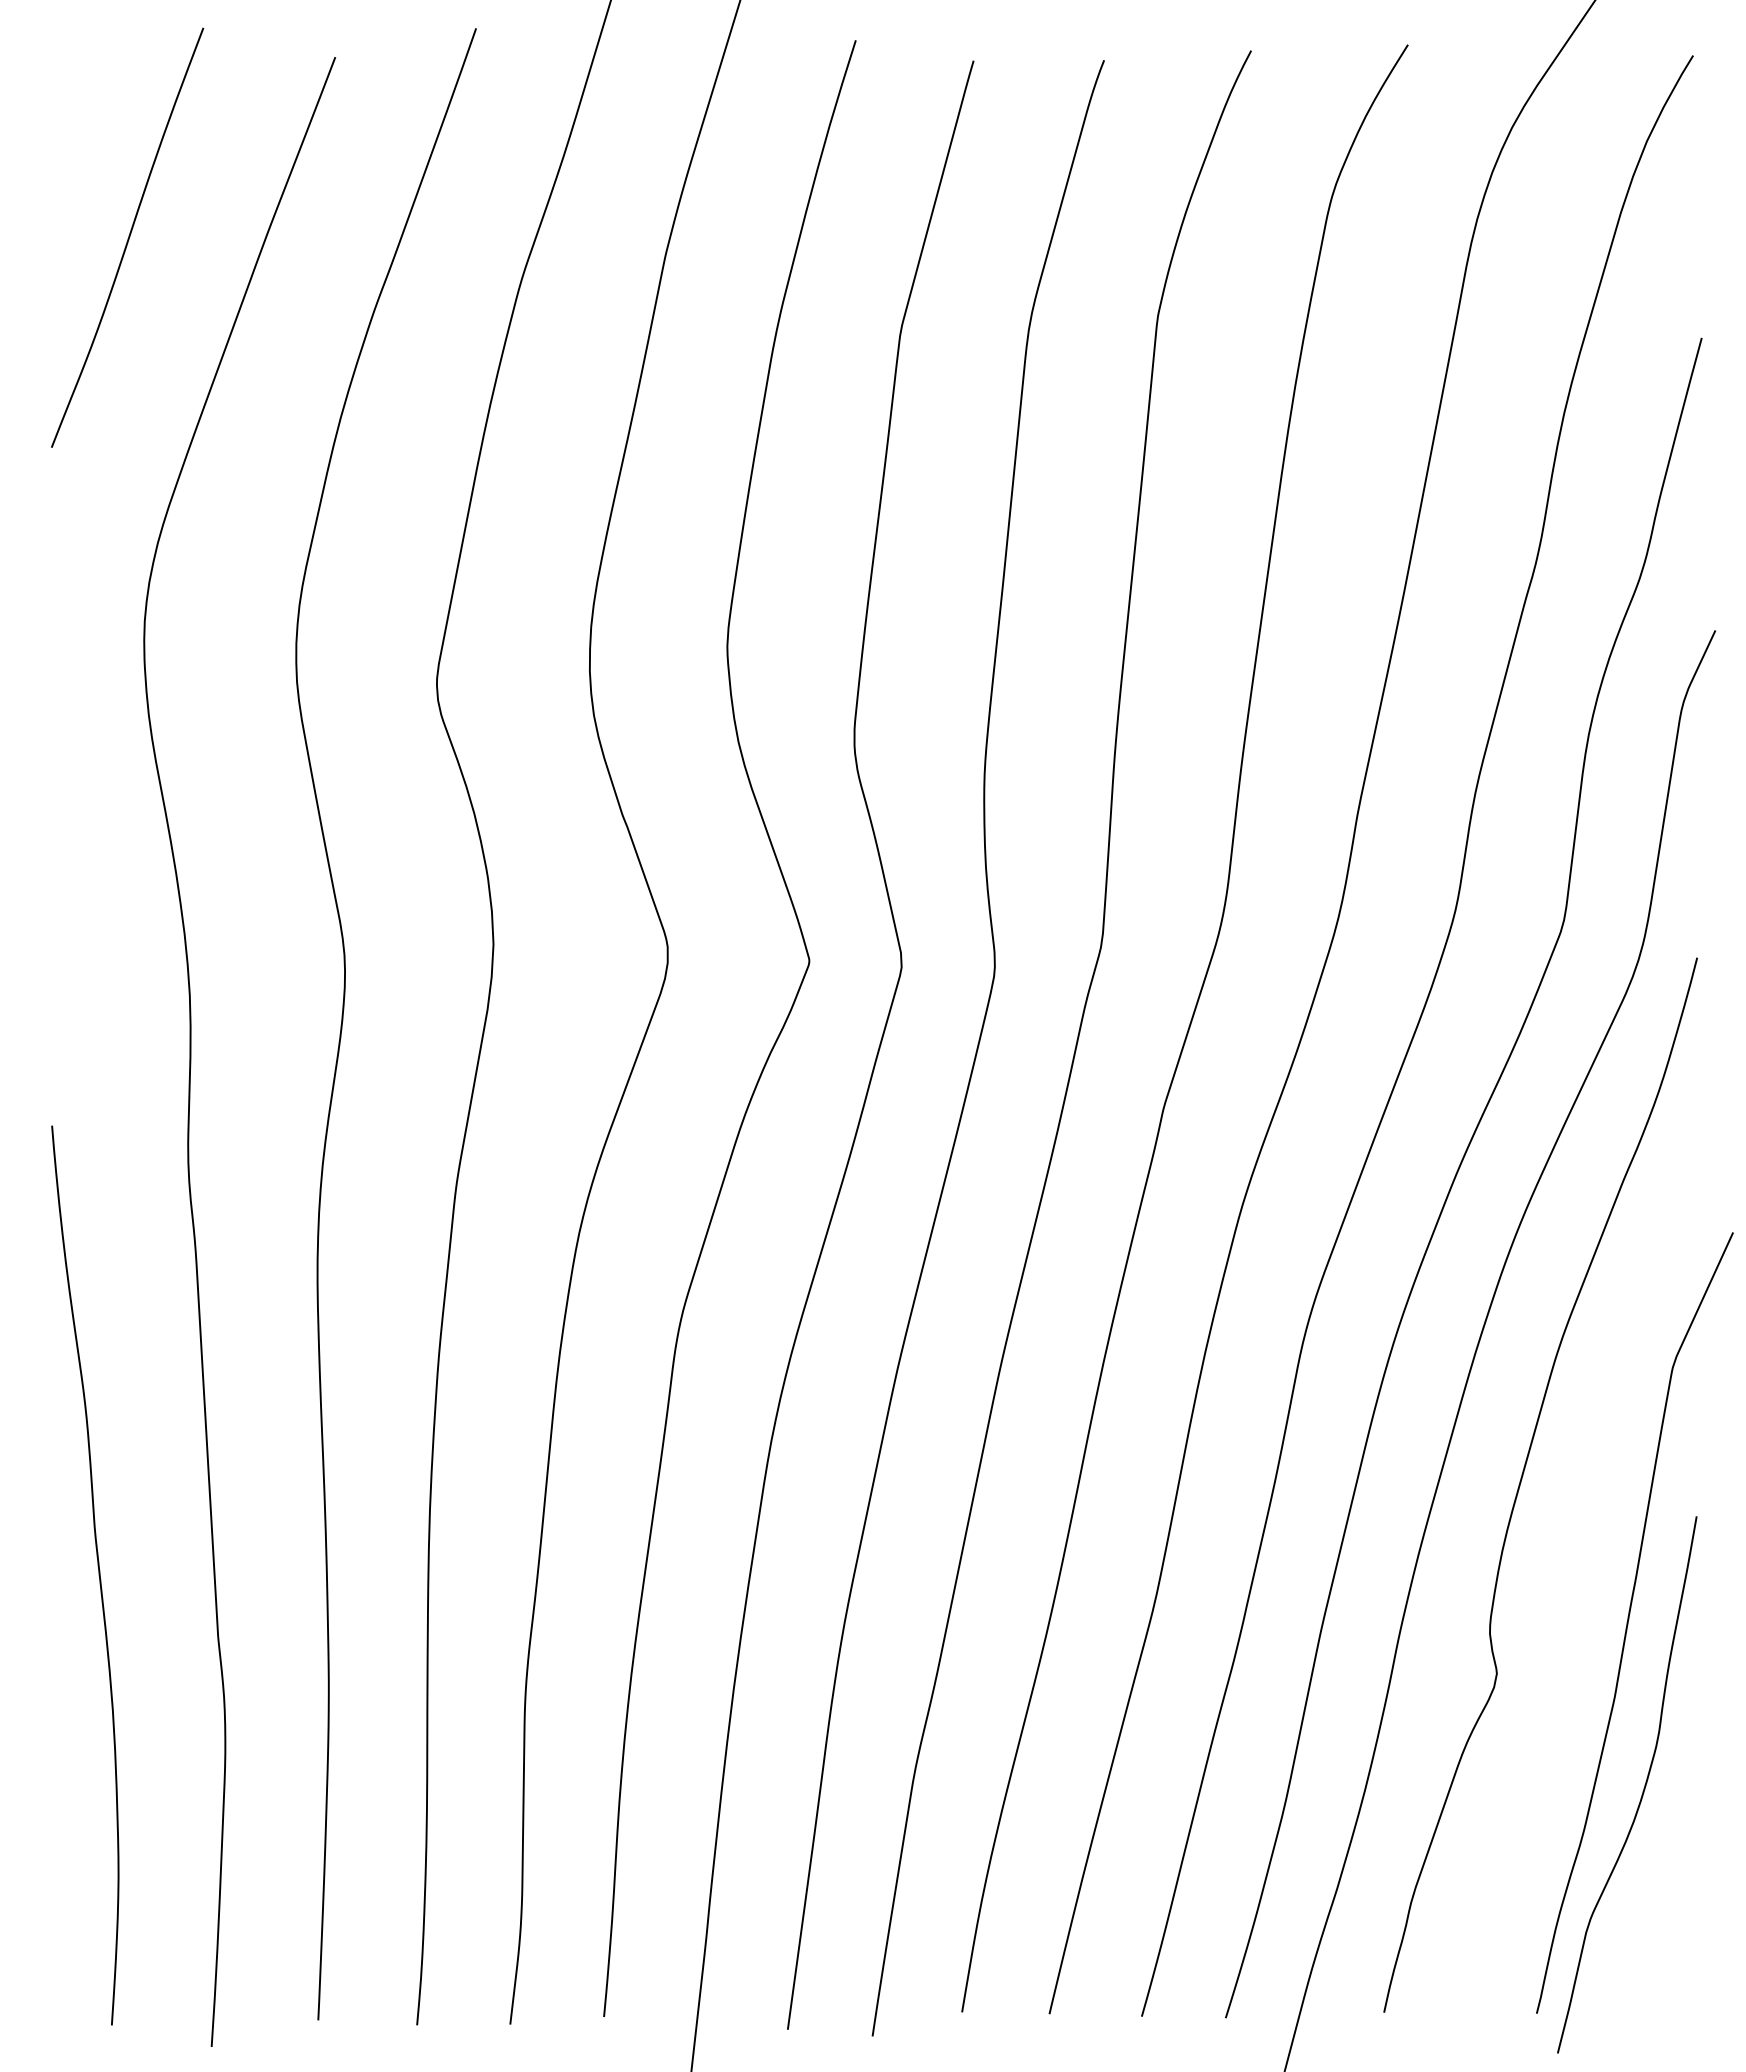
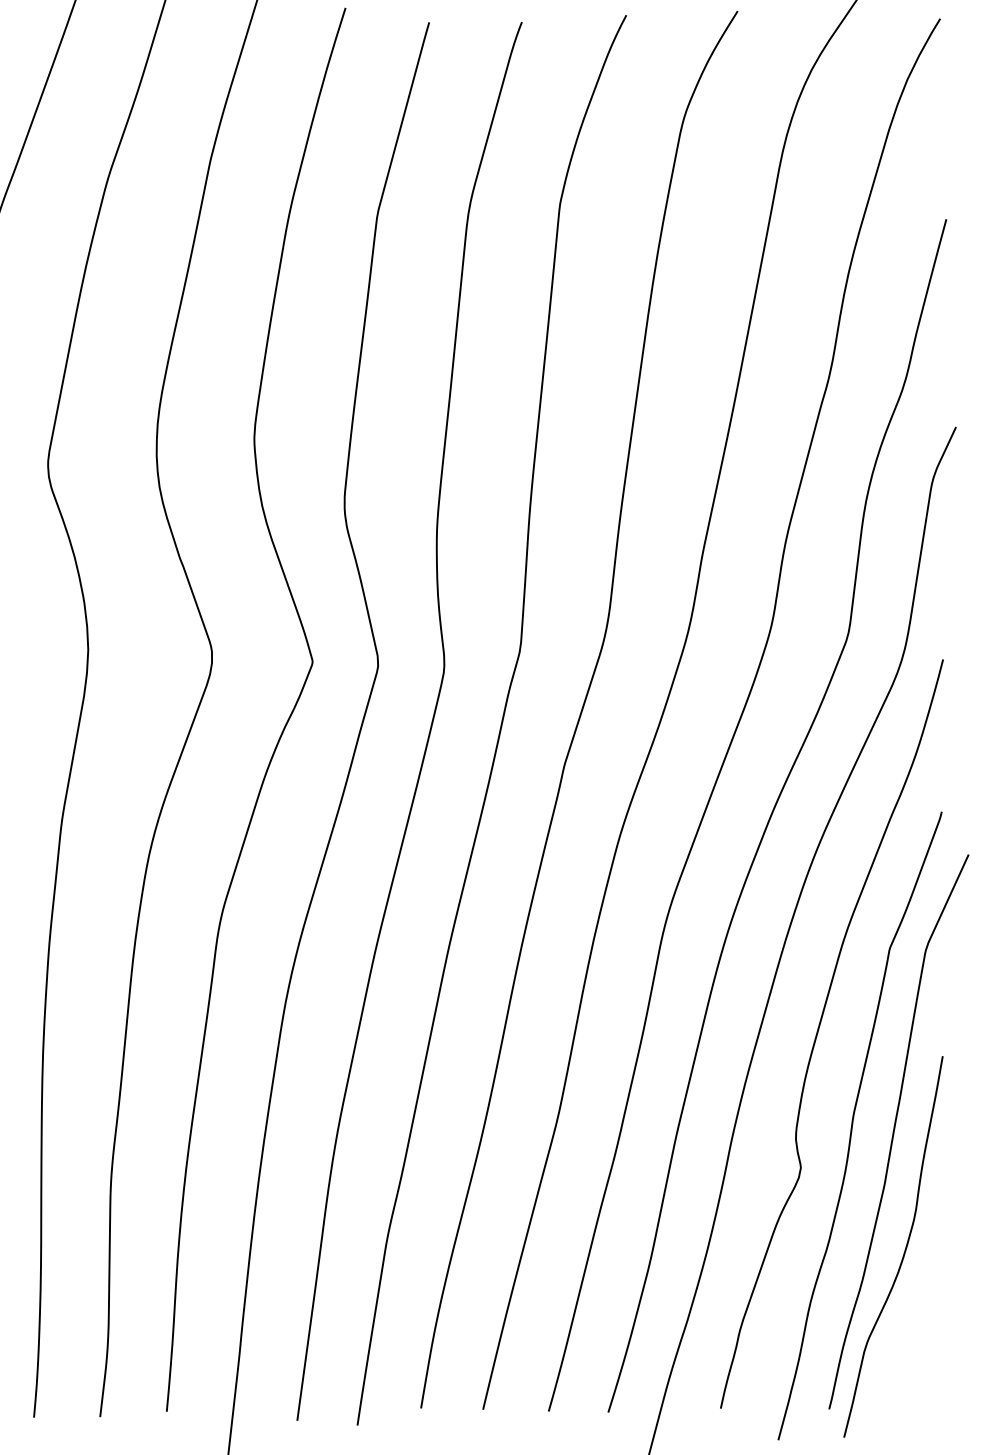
curve: (1570, 1612) -> (853, 1124), added

